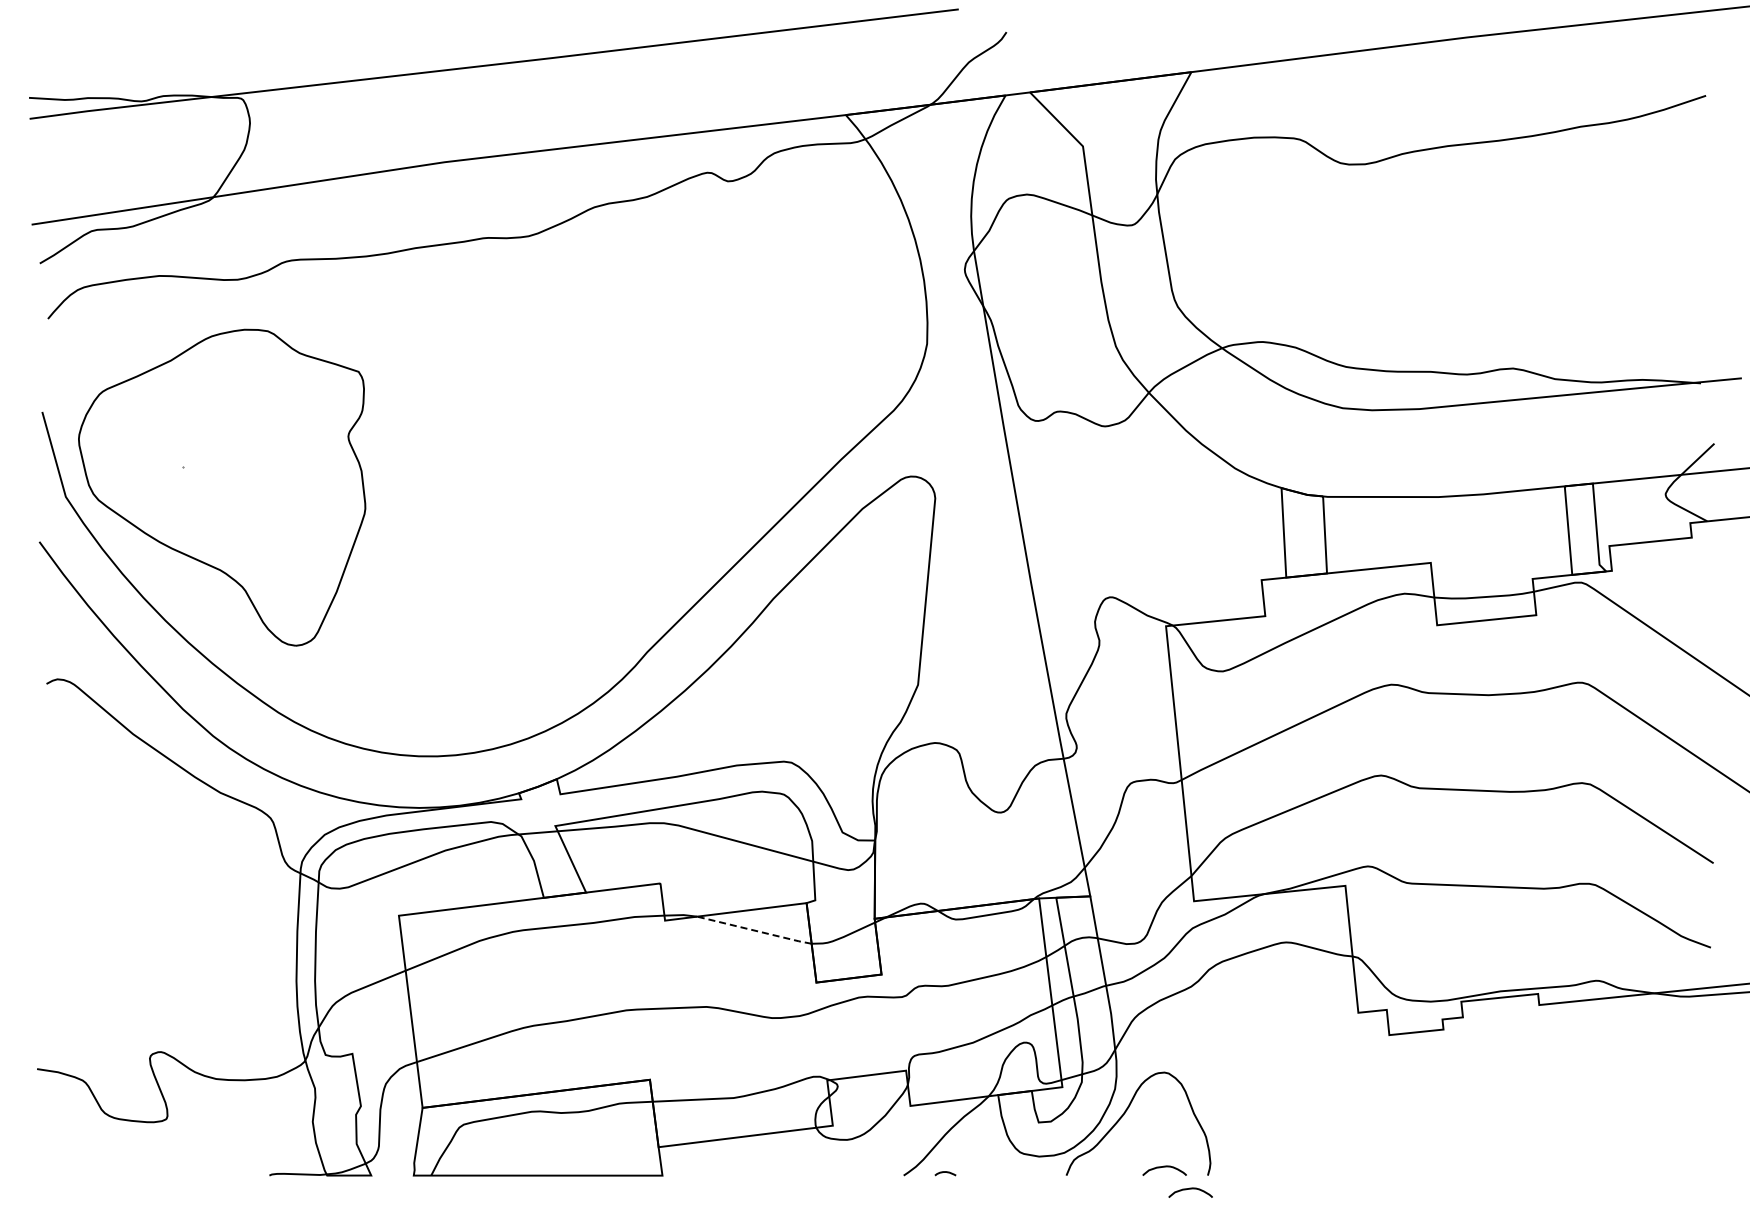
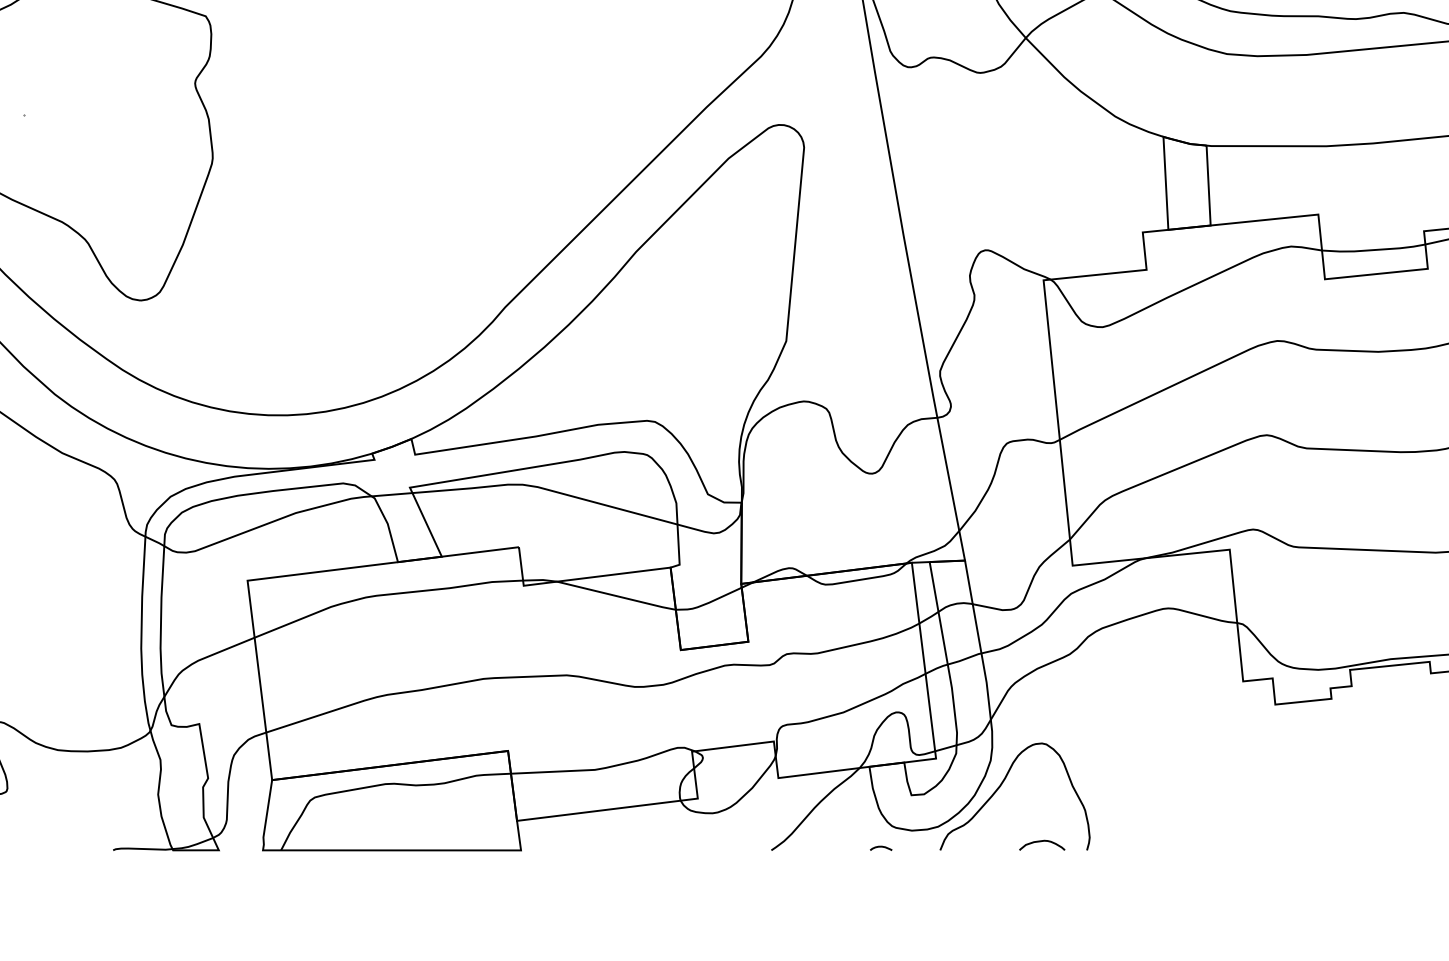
line: (754, 930) -> (616, 596), dashed -> solid
curve: (945, 1172) -> (881, 847), moved
curve: (1190, 1189) -> (1068, 864), removed

